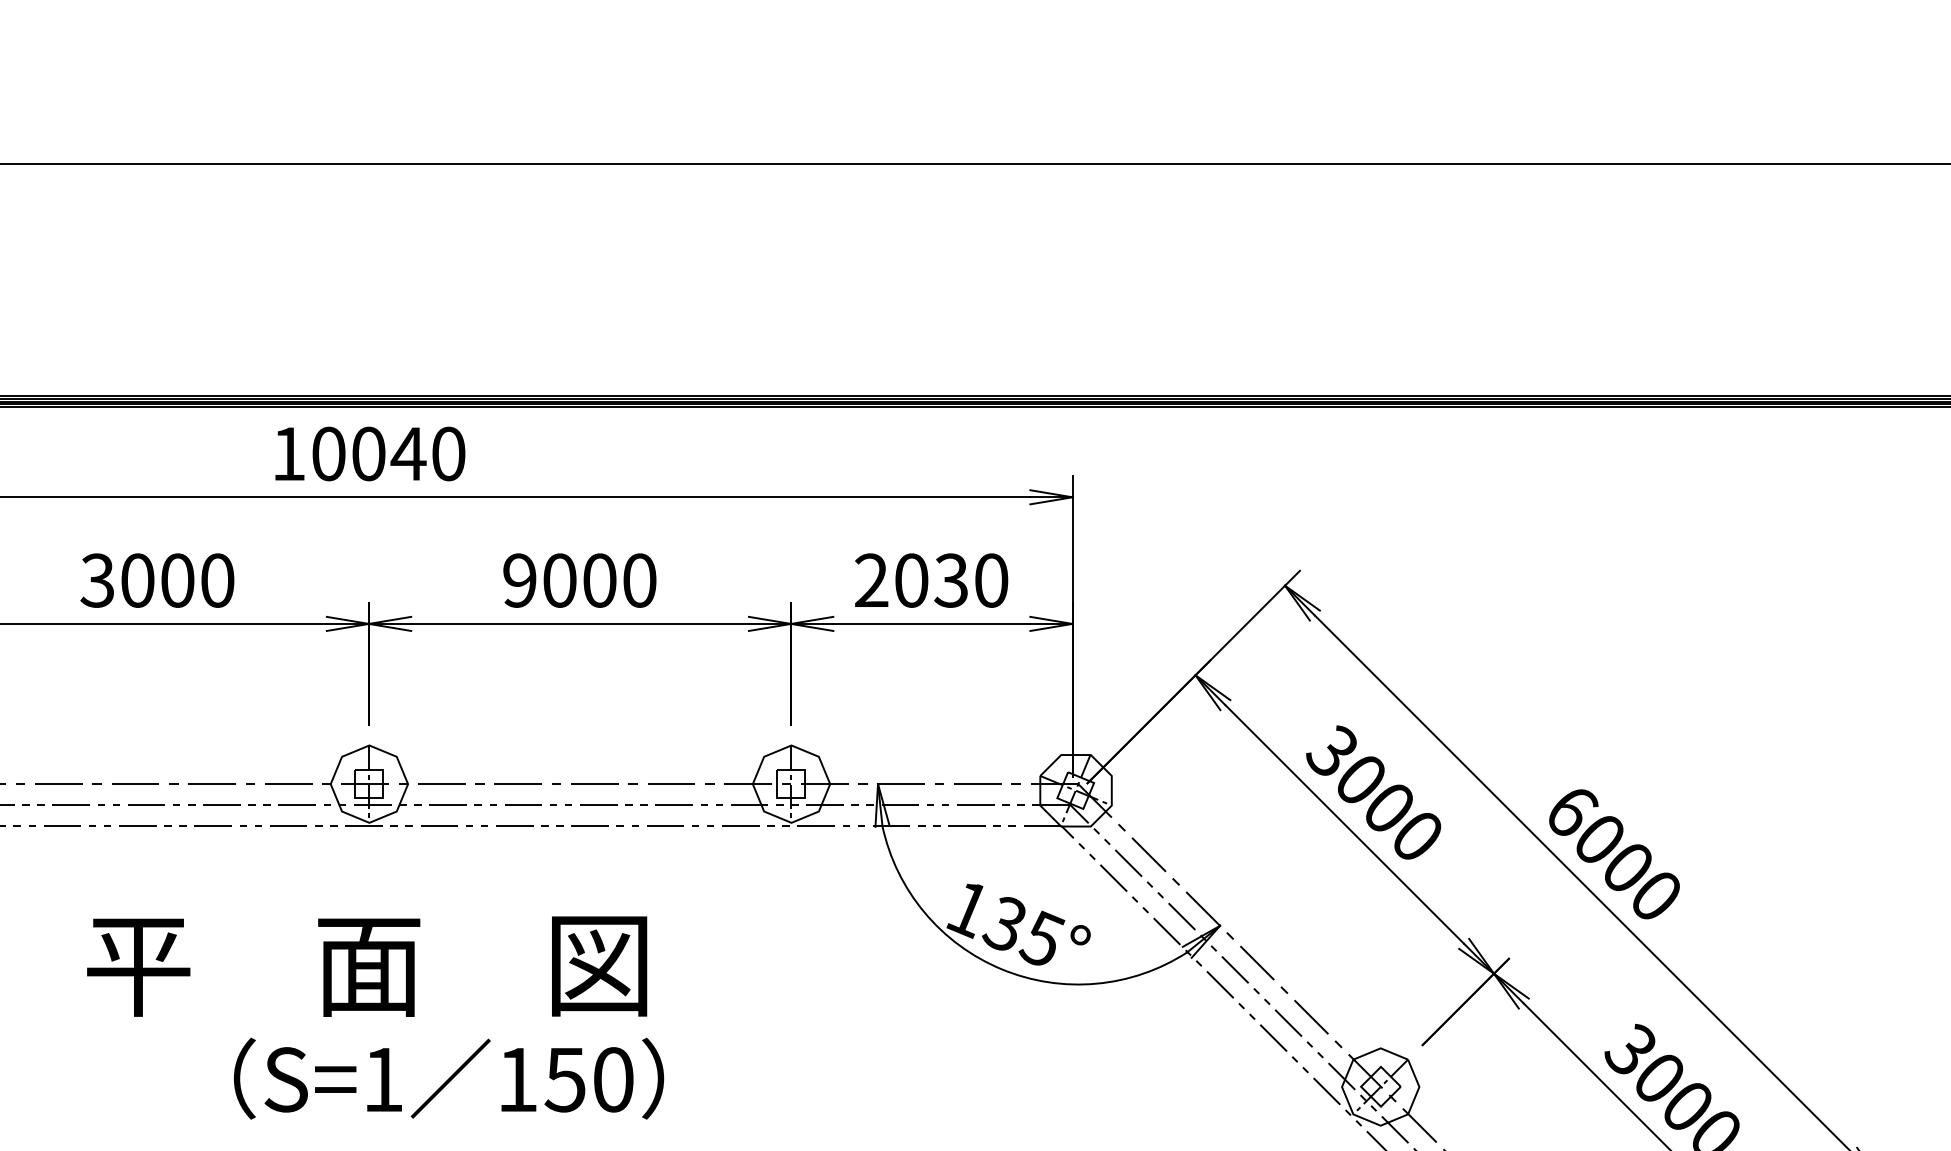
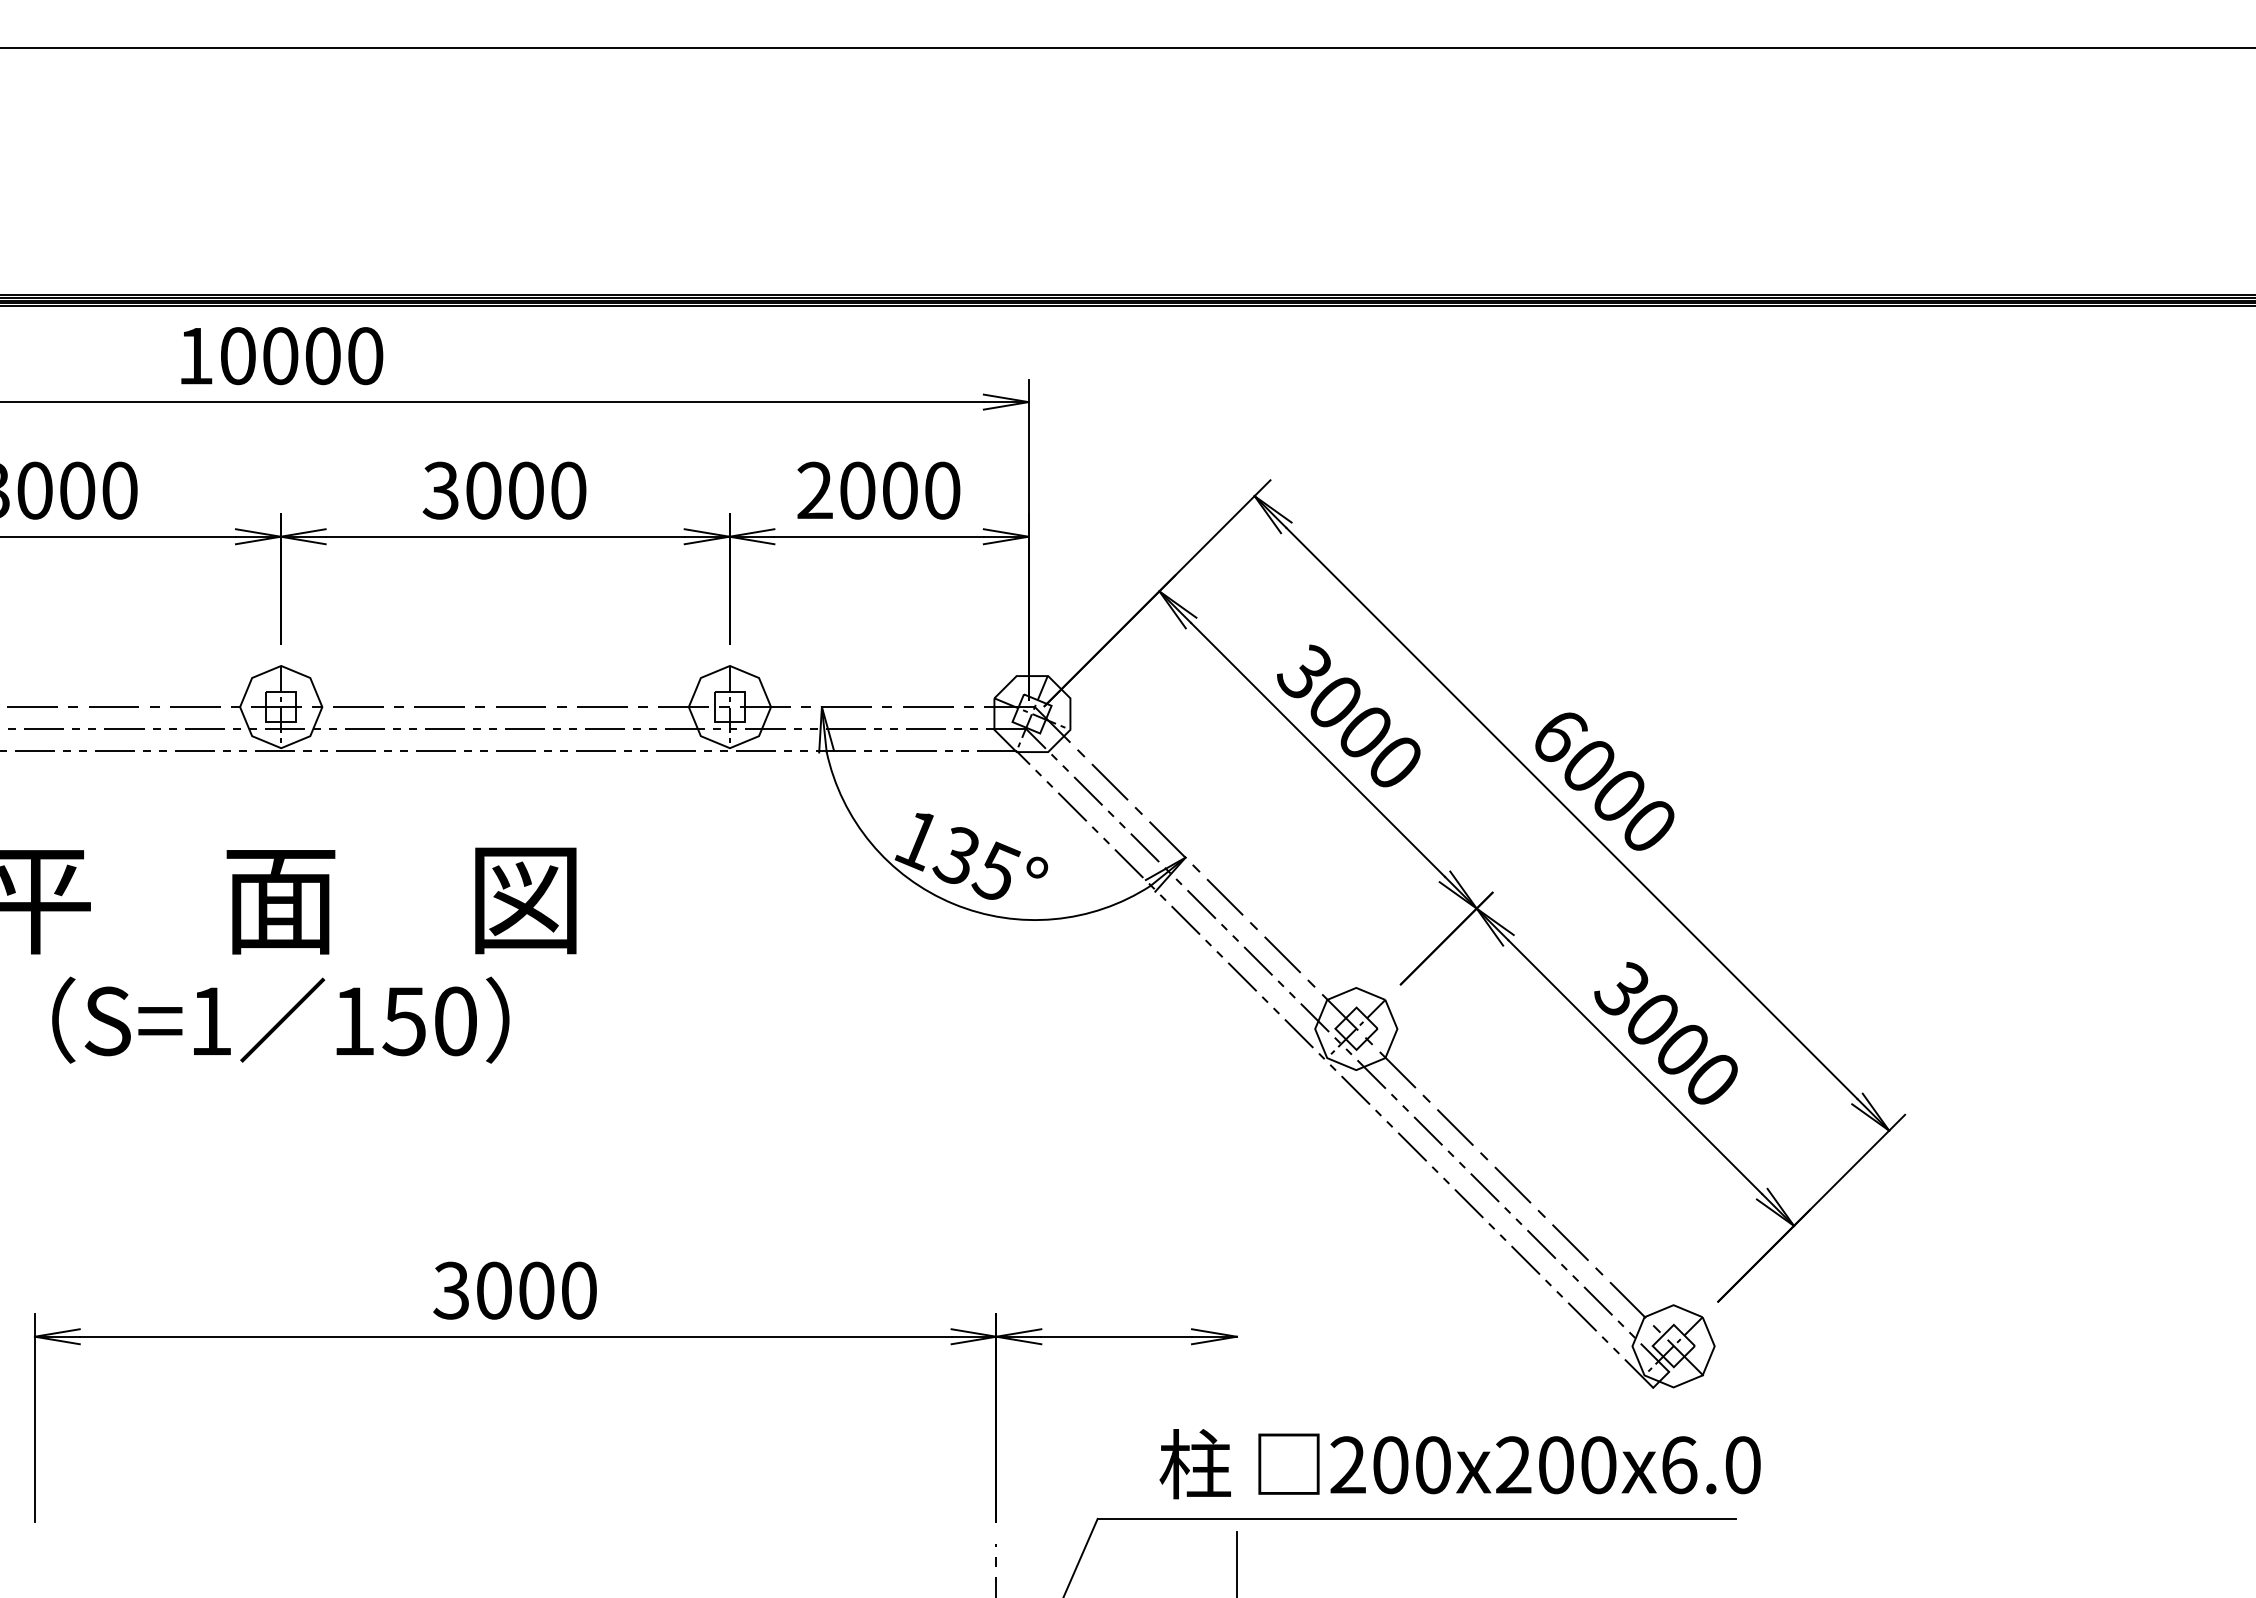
text: (408, 454) -> (322, 356), 10040 -> 10000
text: (519, 580) -> (440, 490), 9000 -> 3000
text: (951, 580) -> (899, 490), 2030 -> 2000
text: (448, 1078) -> (280, 1019), moved

